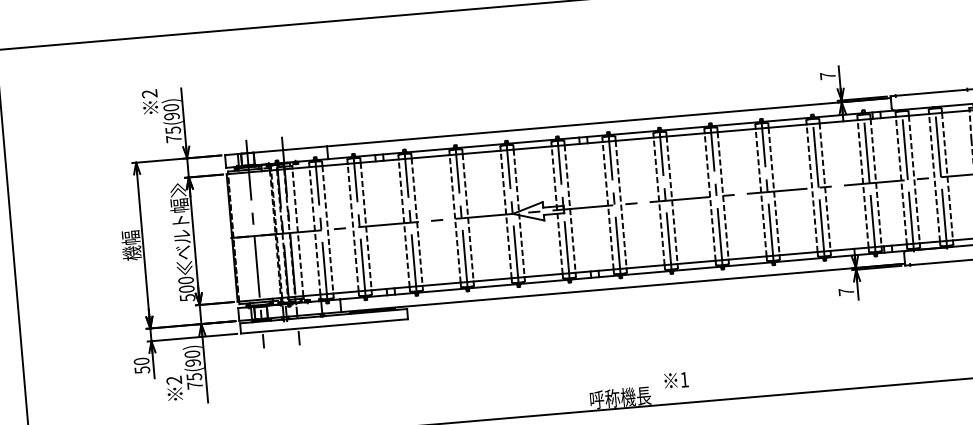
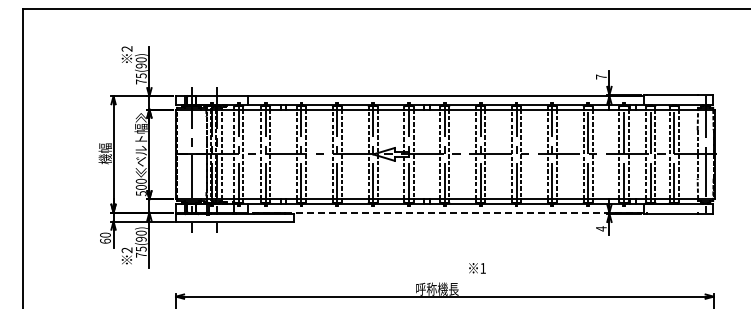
line: (622, 287) -> (445, 212), solid -> dashed
text: (846, 291) -> (601, 228), 7 -> 4
text: (142, 369) -> (105, 240), 50 -> 60
text: (676, 380) -> (477, 268), moved

